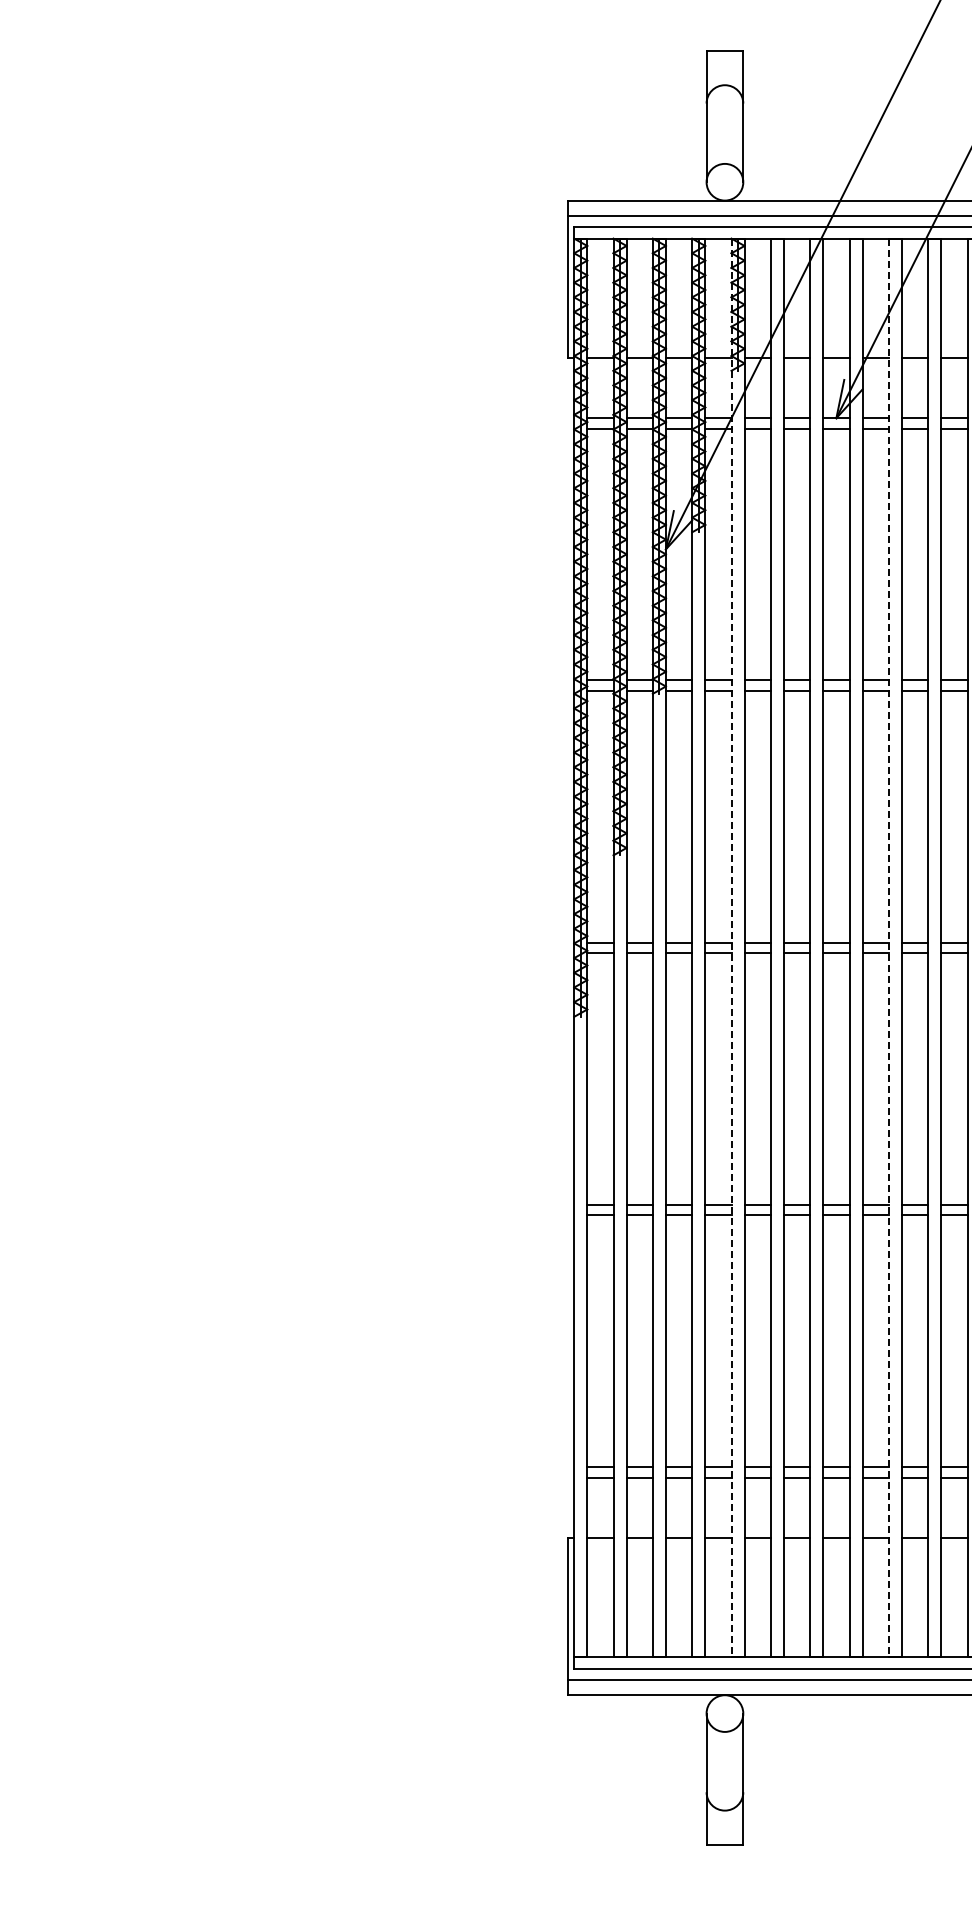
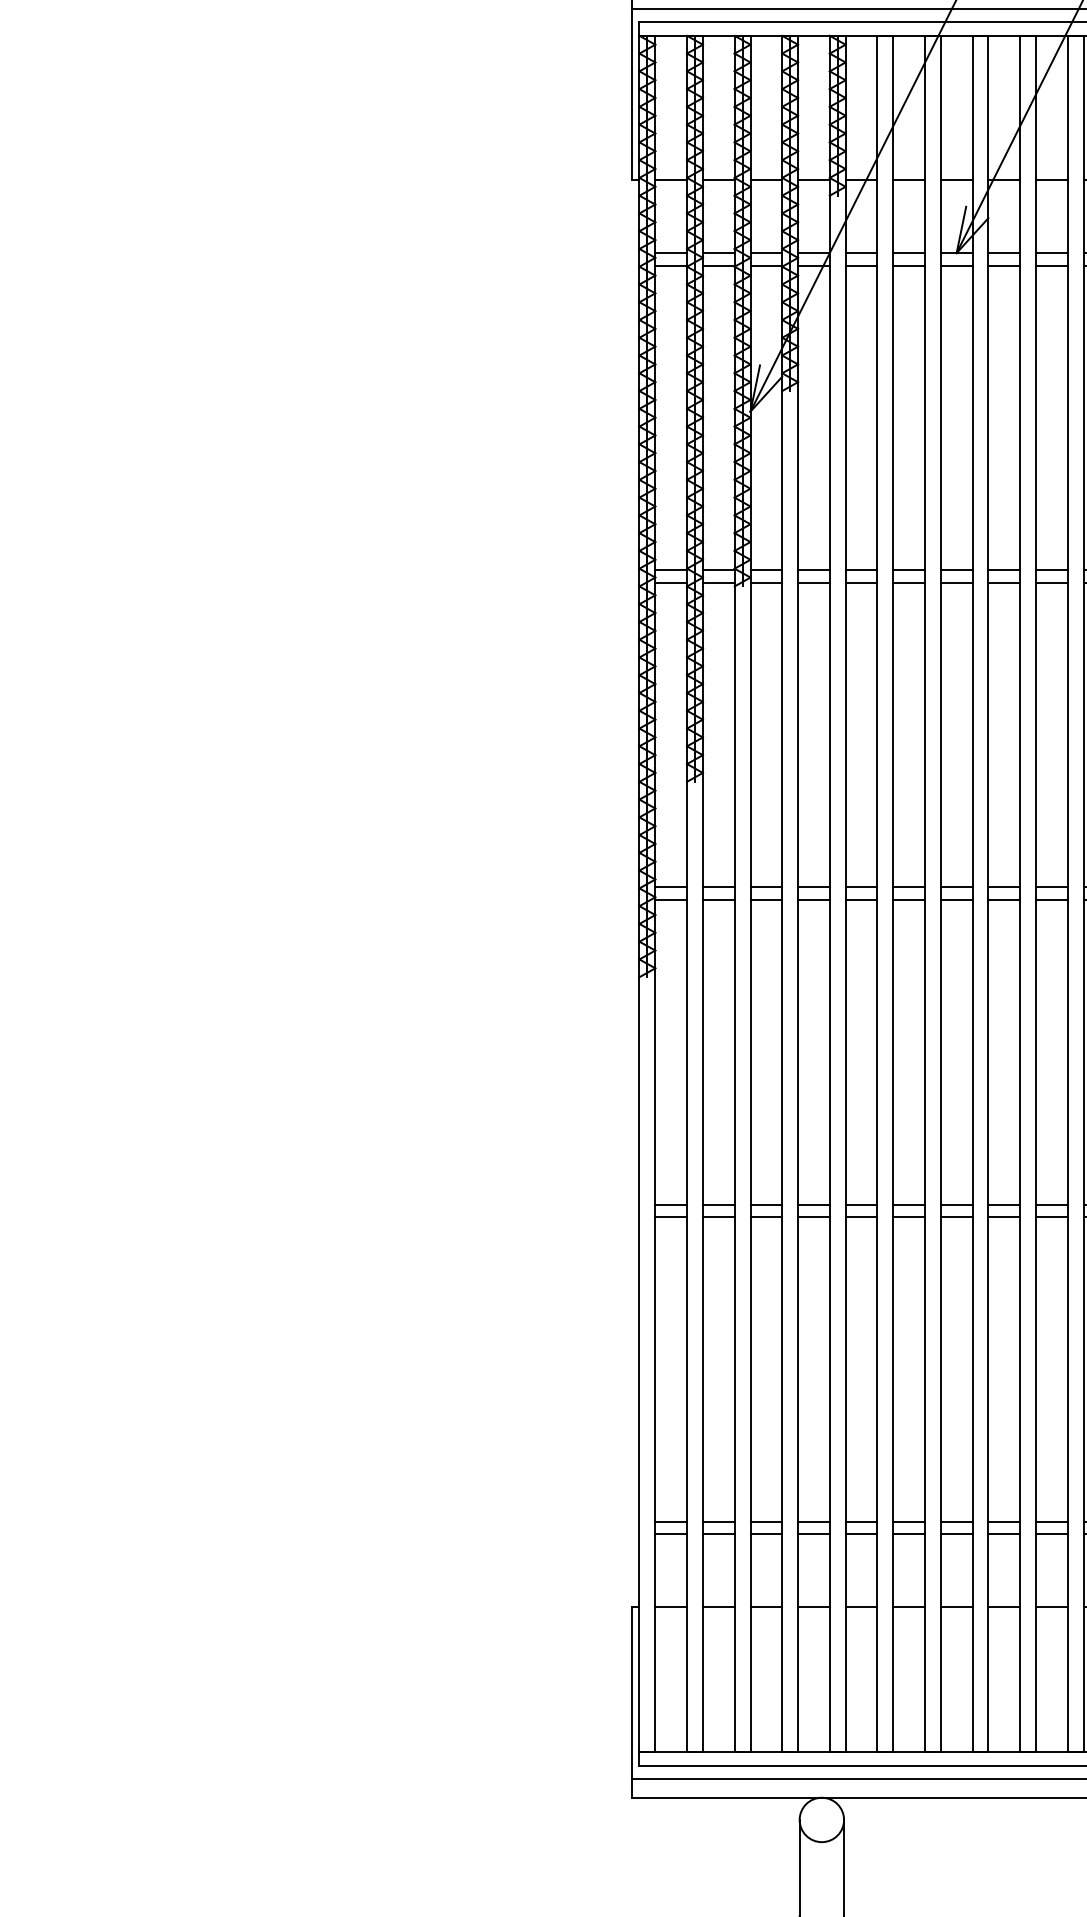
line: (731, 948) -> (829, 894), dashed -> solid
line: (888, 948) -> (1019, 894), dashed -> solid

